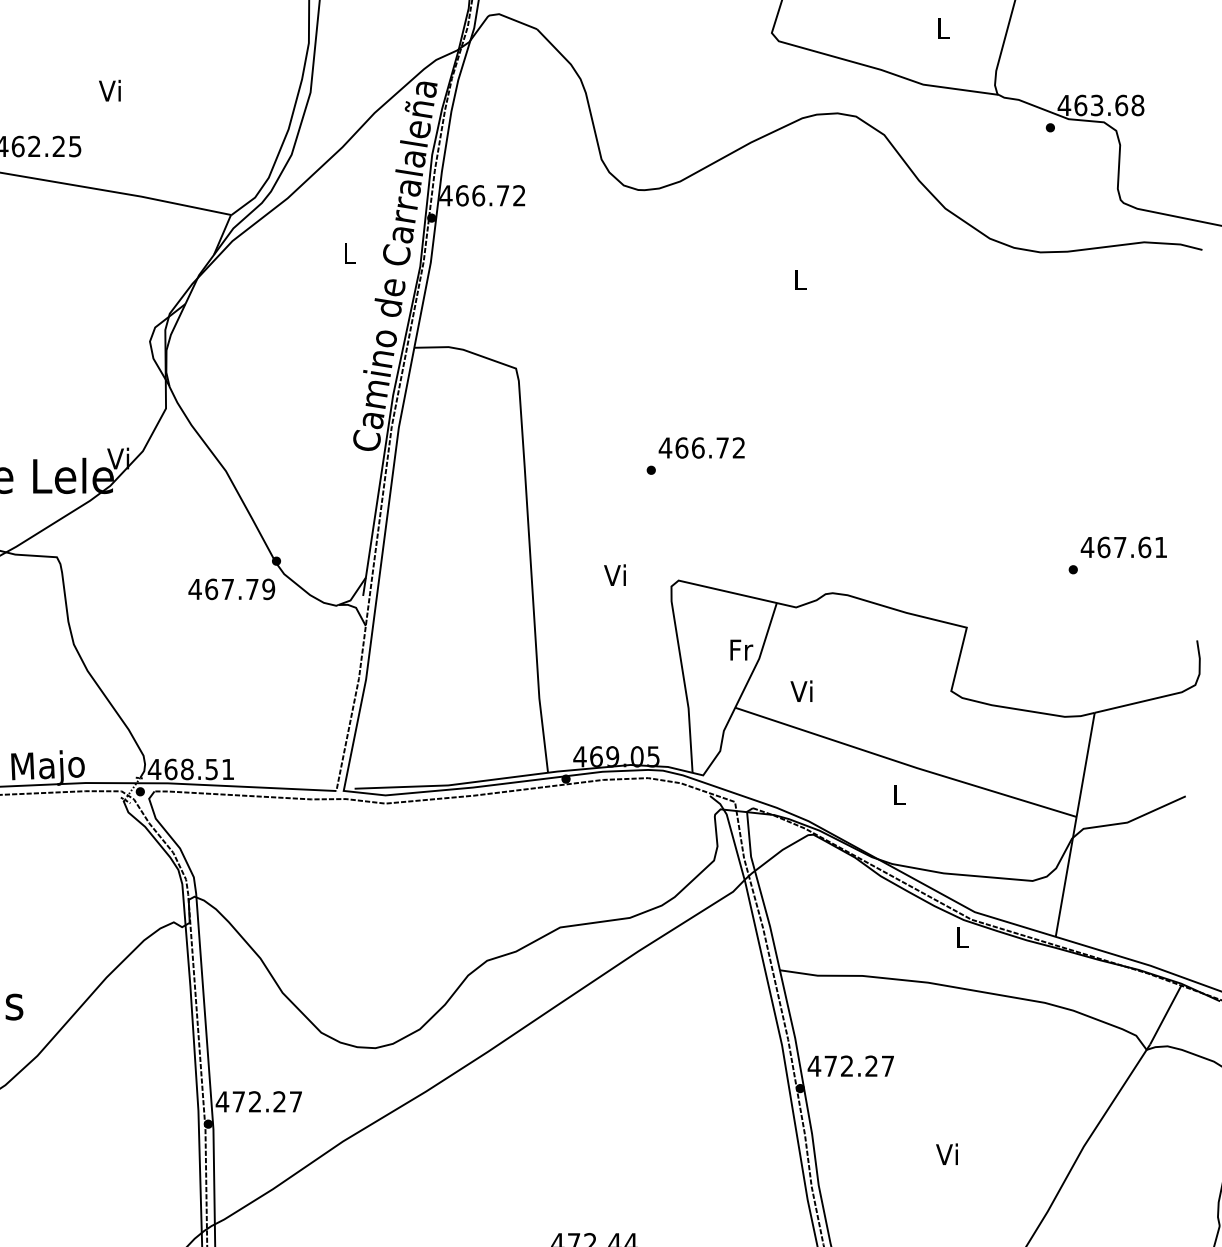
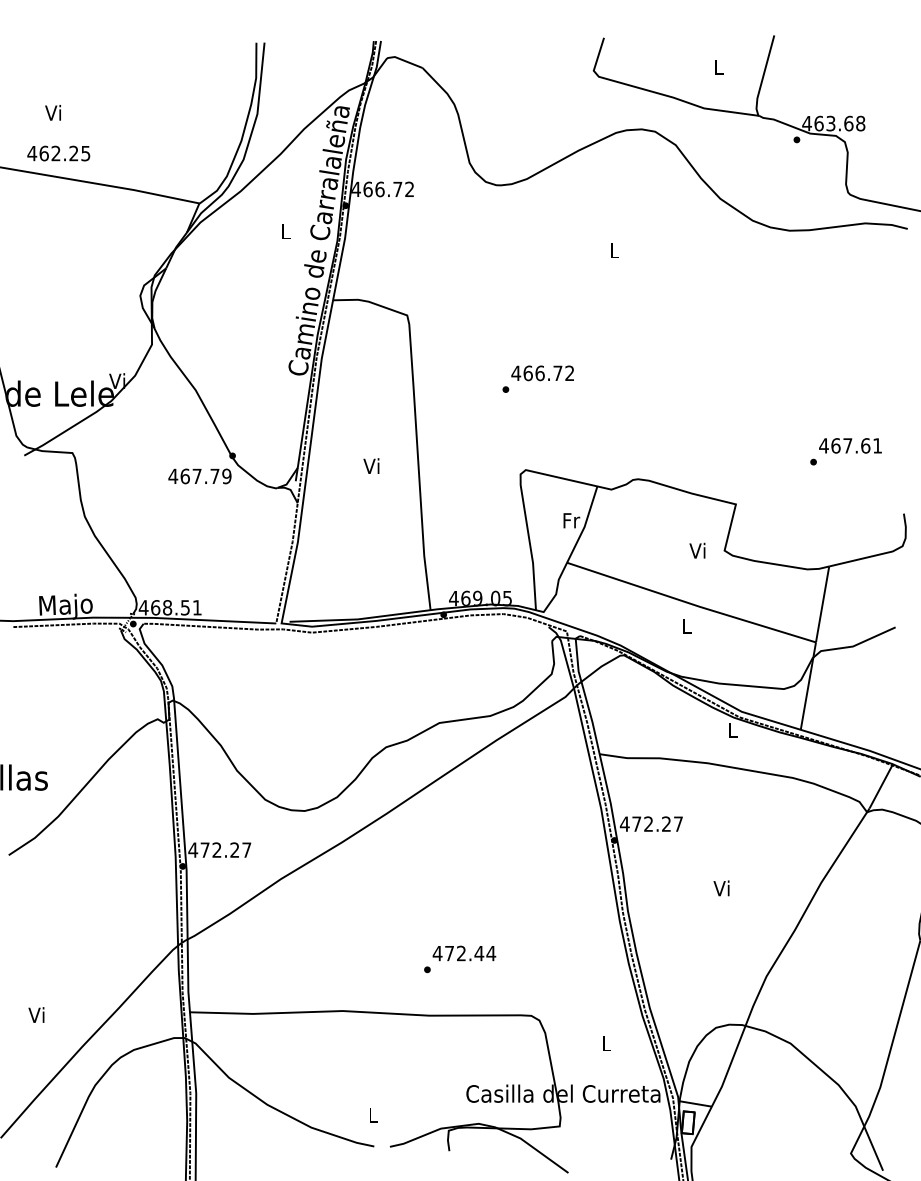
text: (109, 90) -> (52, 112), moved
text: (615, 574) -> (371, 465), moved
text: (801, 690) -> (697, 550), moved

